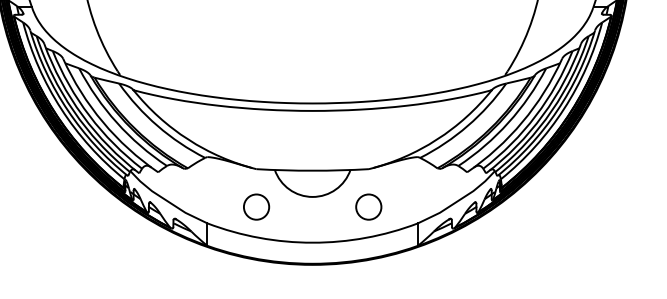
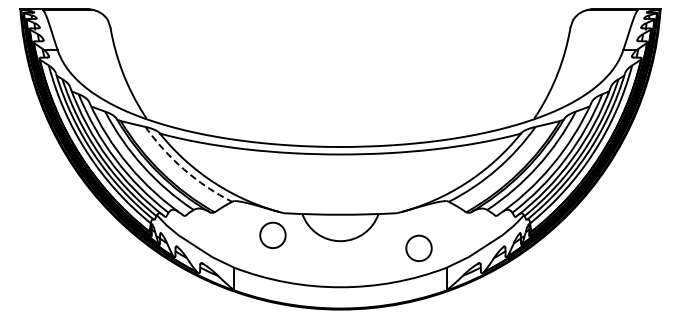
arc: (157, 125) -> (184, 169), solid -> dashed
circle: (256, 206) -> (272, 234), moved
circle: (368, 206) -> (418, 247), moved

